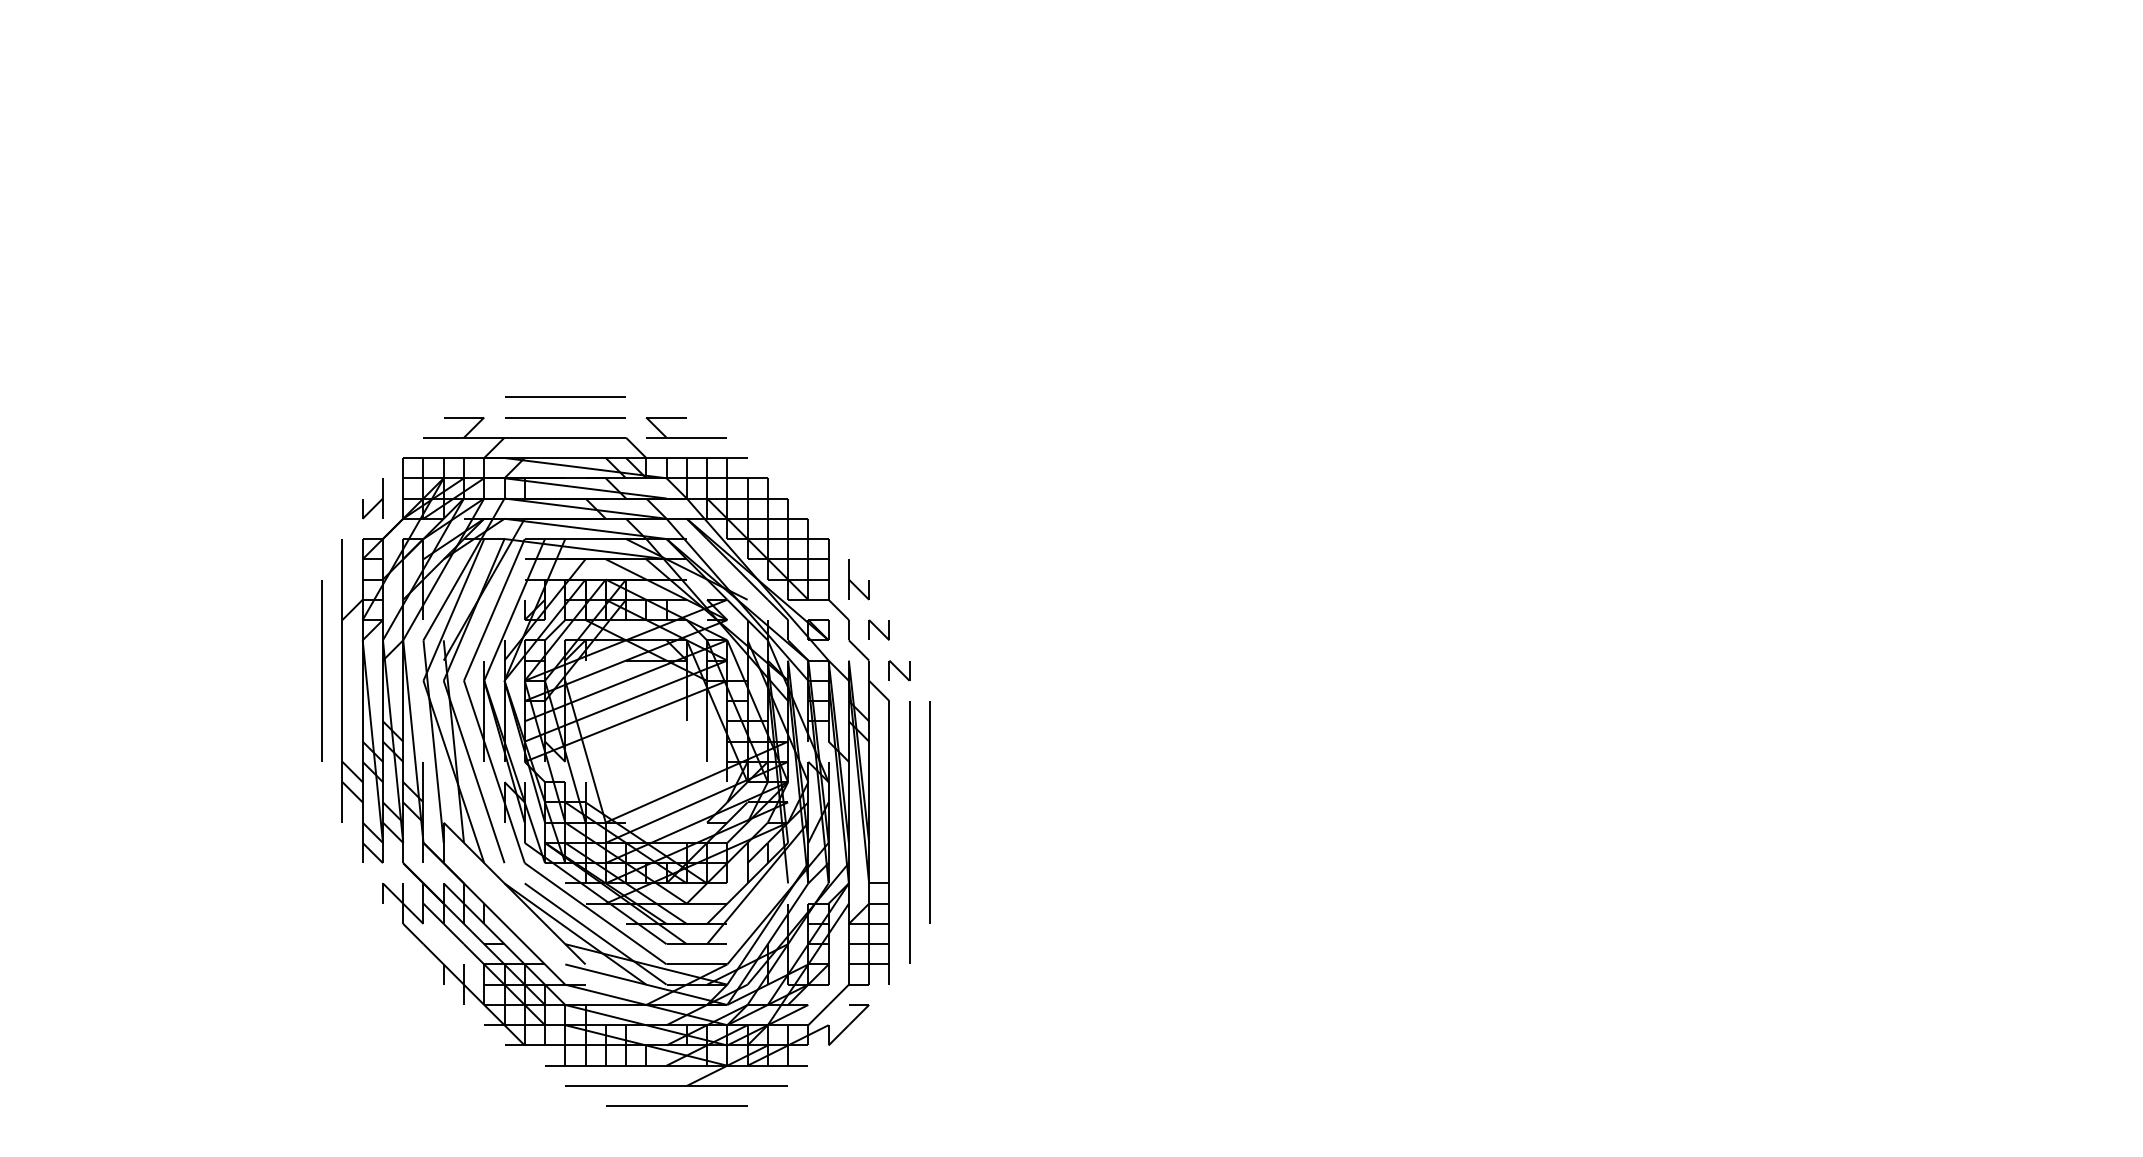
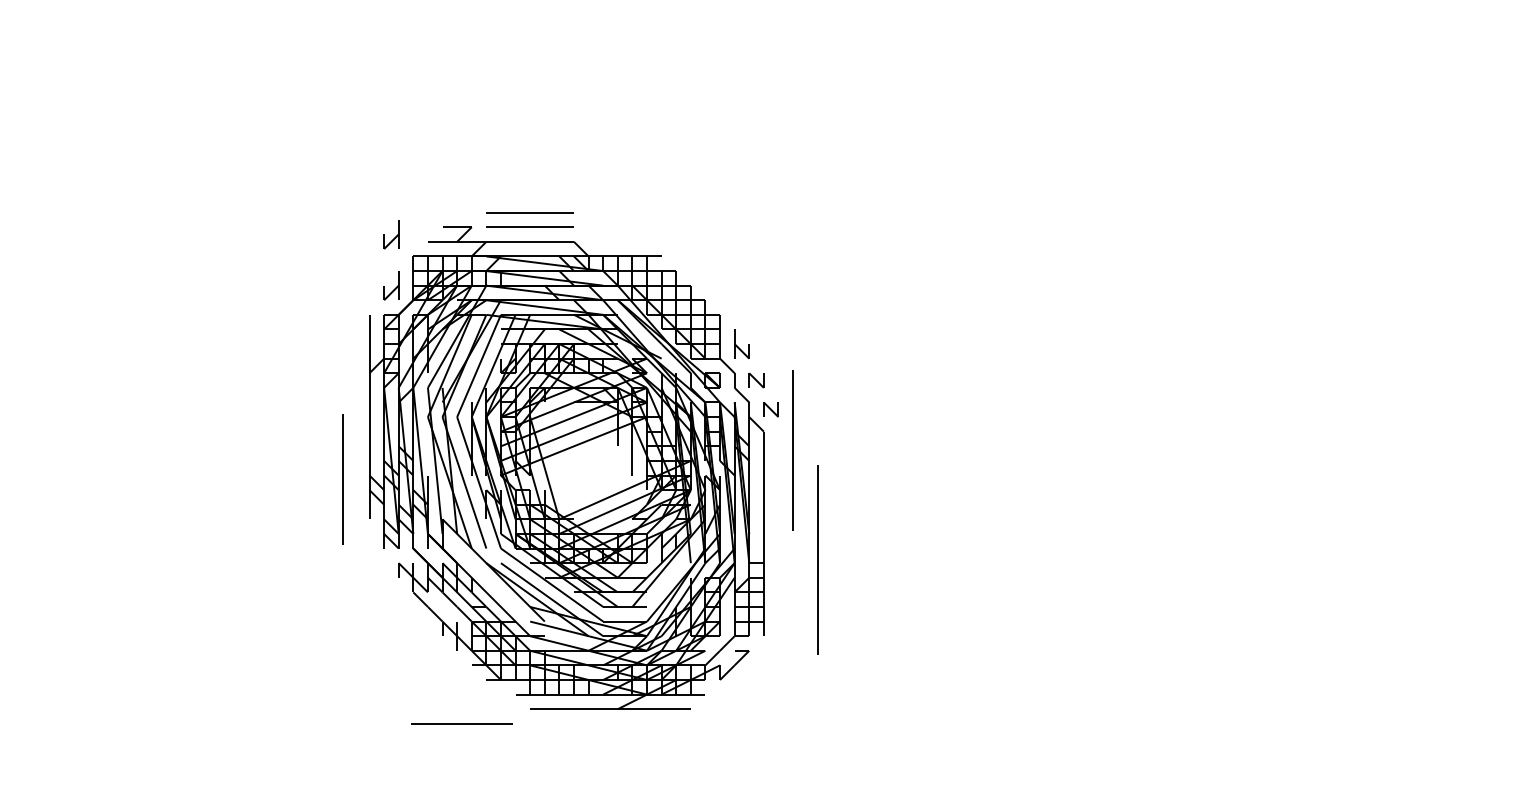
part: (685, 418) -> (616, 227), removed
part: (377, 431) -> (394, 237), added
line: (321, 670) -> (342, 479), moved
line: (929, 812) -> (792, 450), moved
line: (909, 832) -> (818, 559), moved
line: (676, 1105) -> (461, 723), moved

